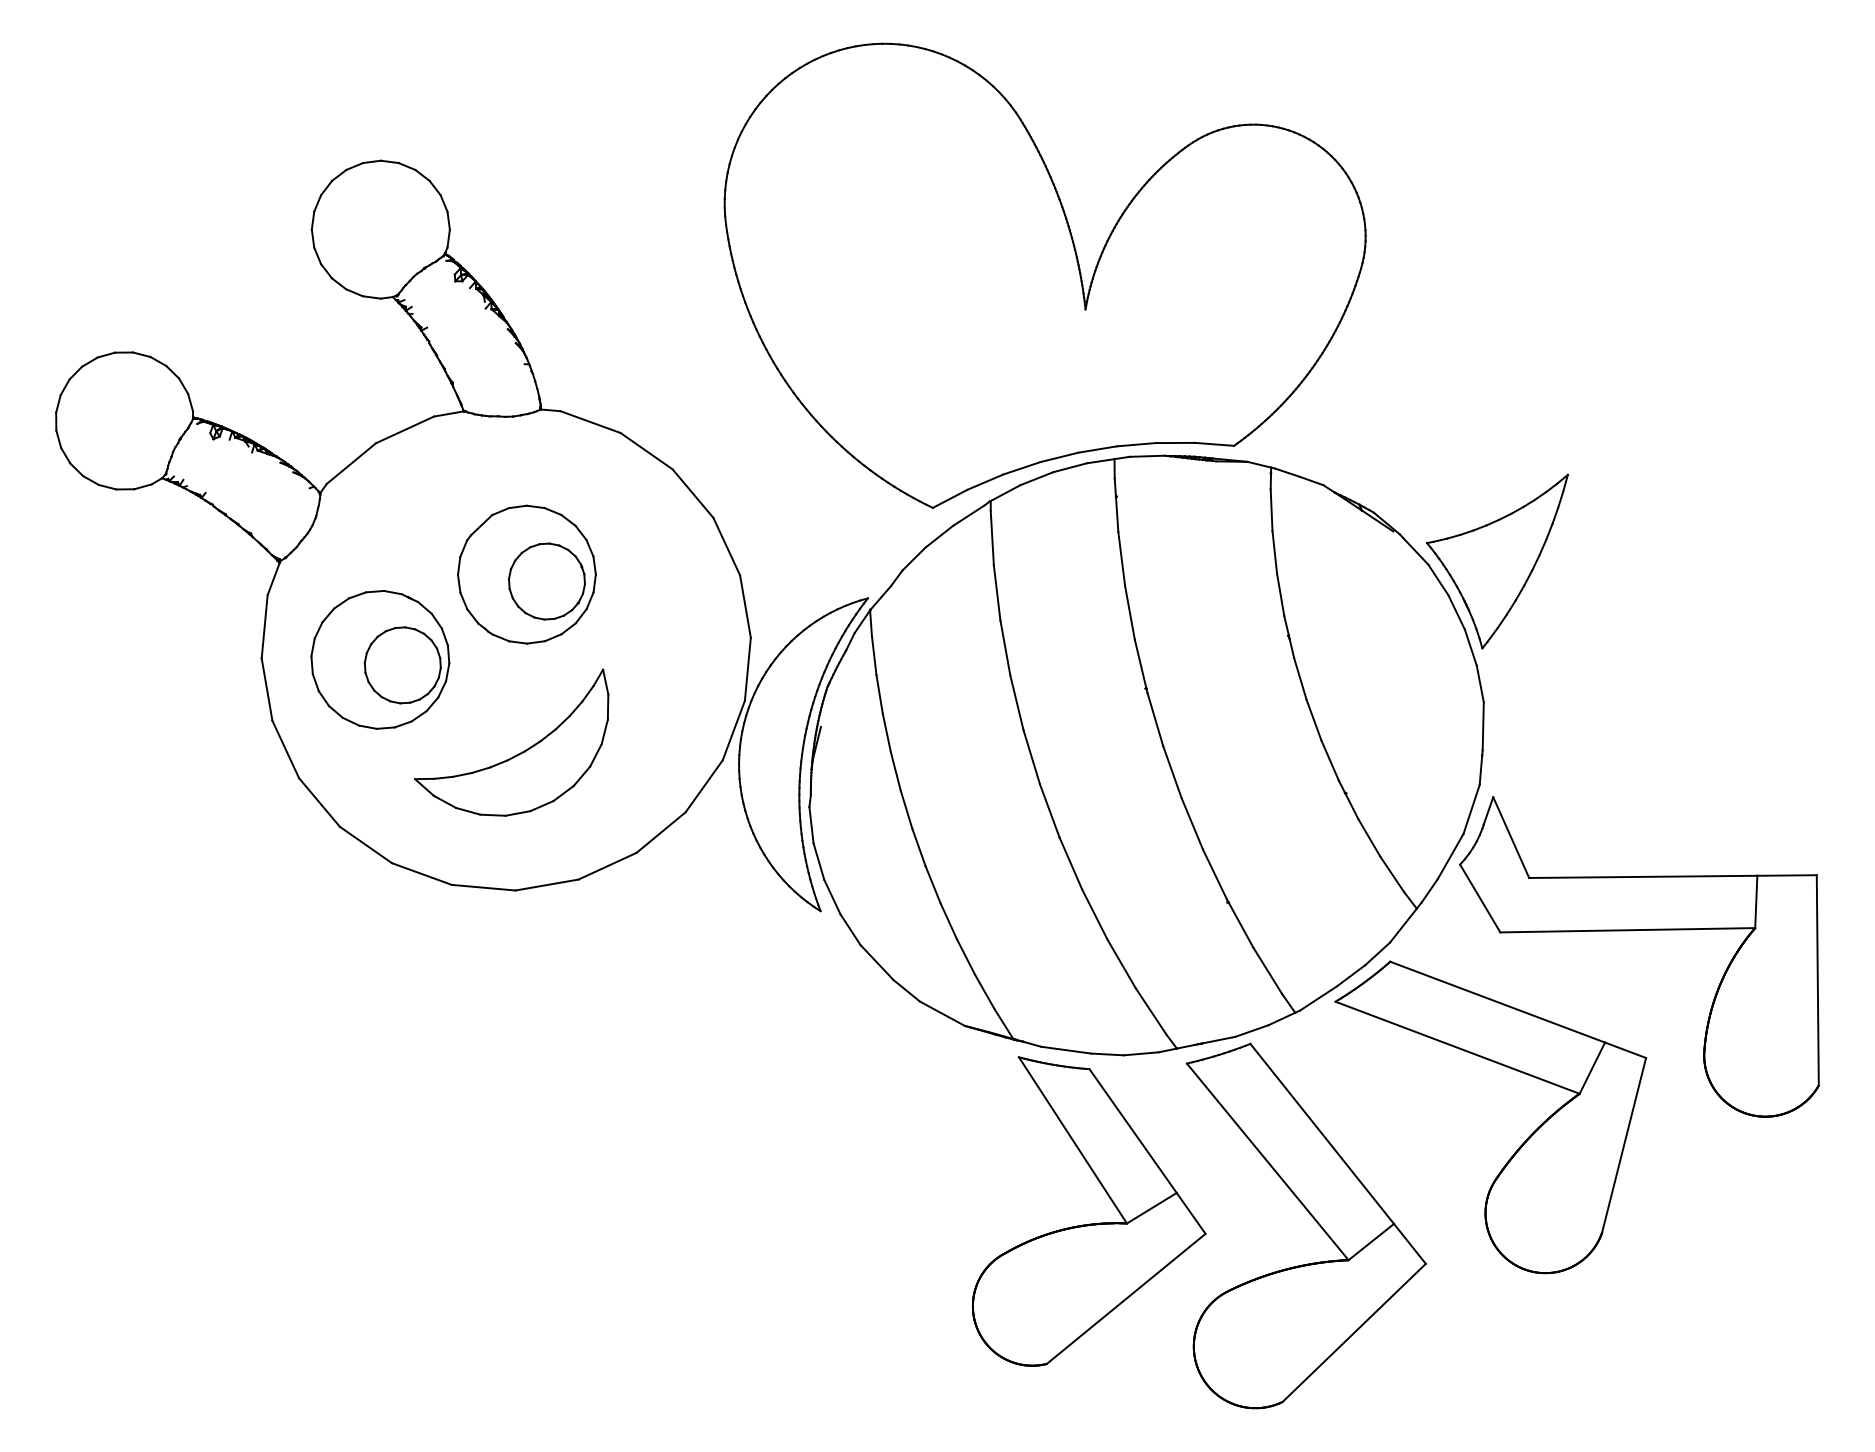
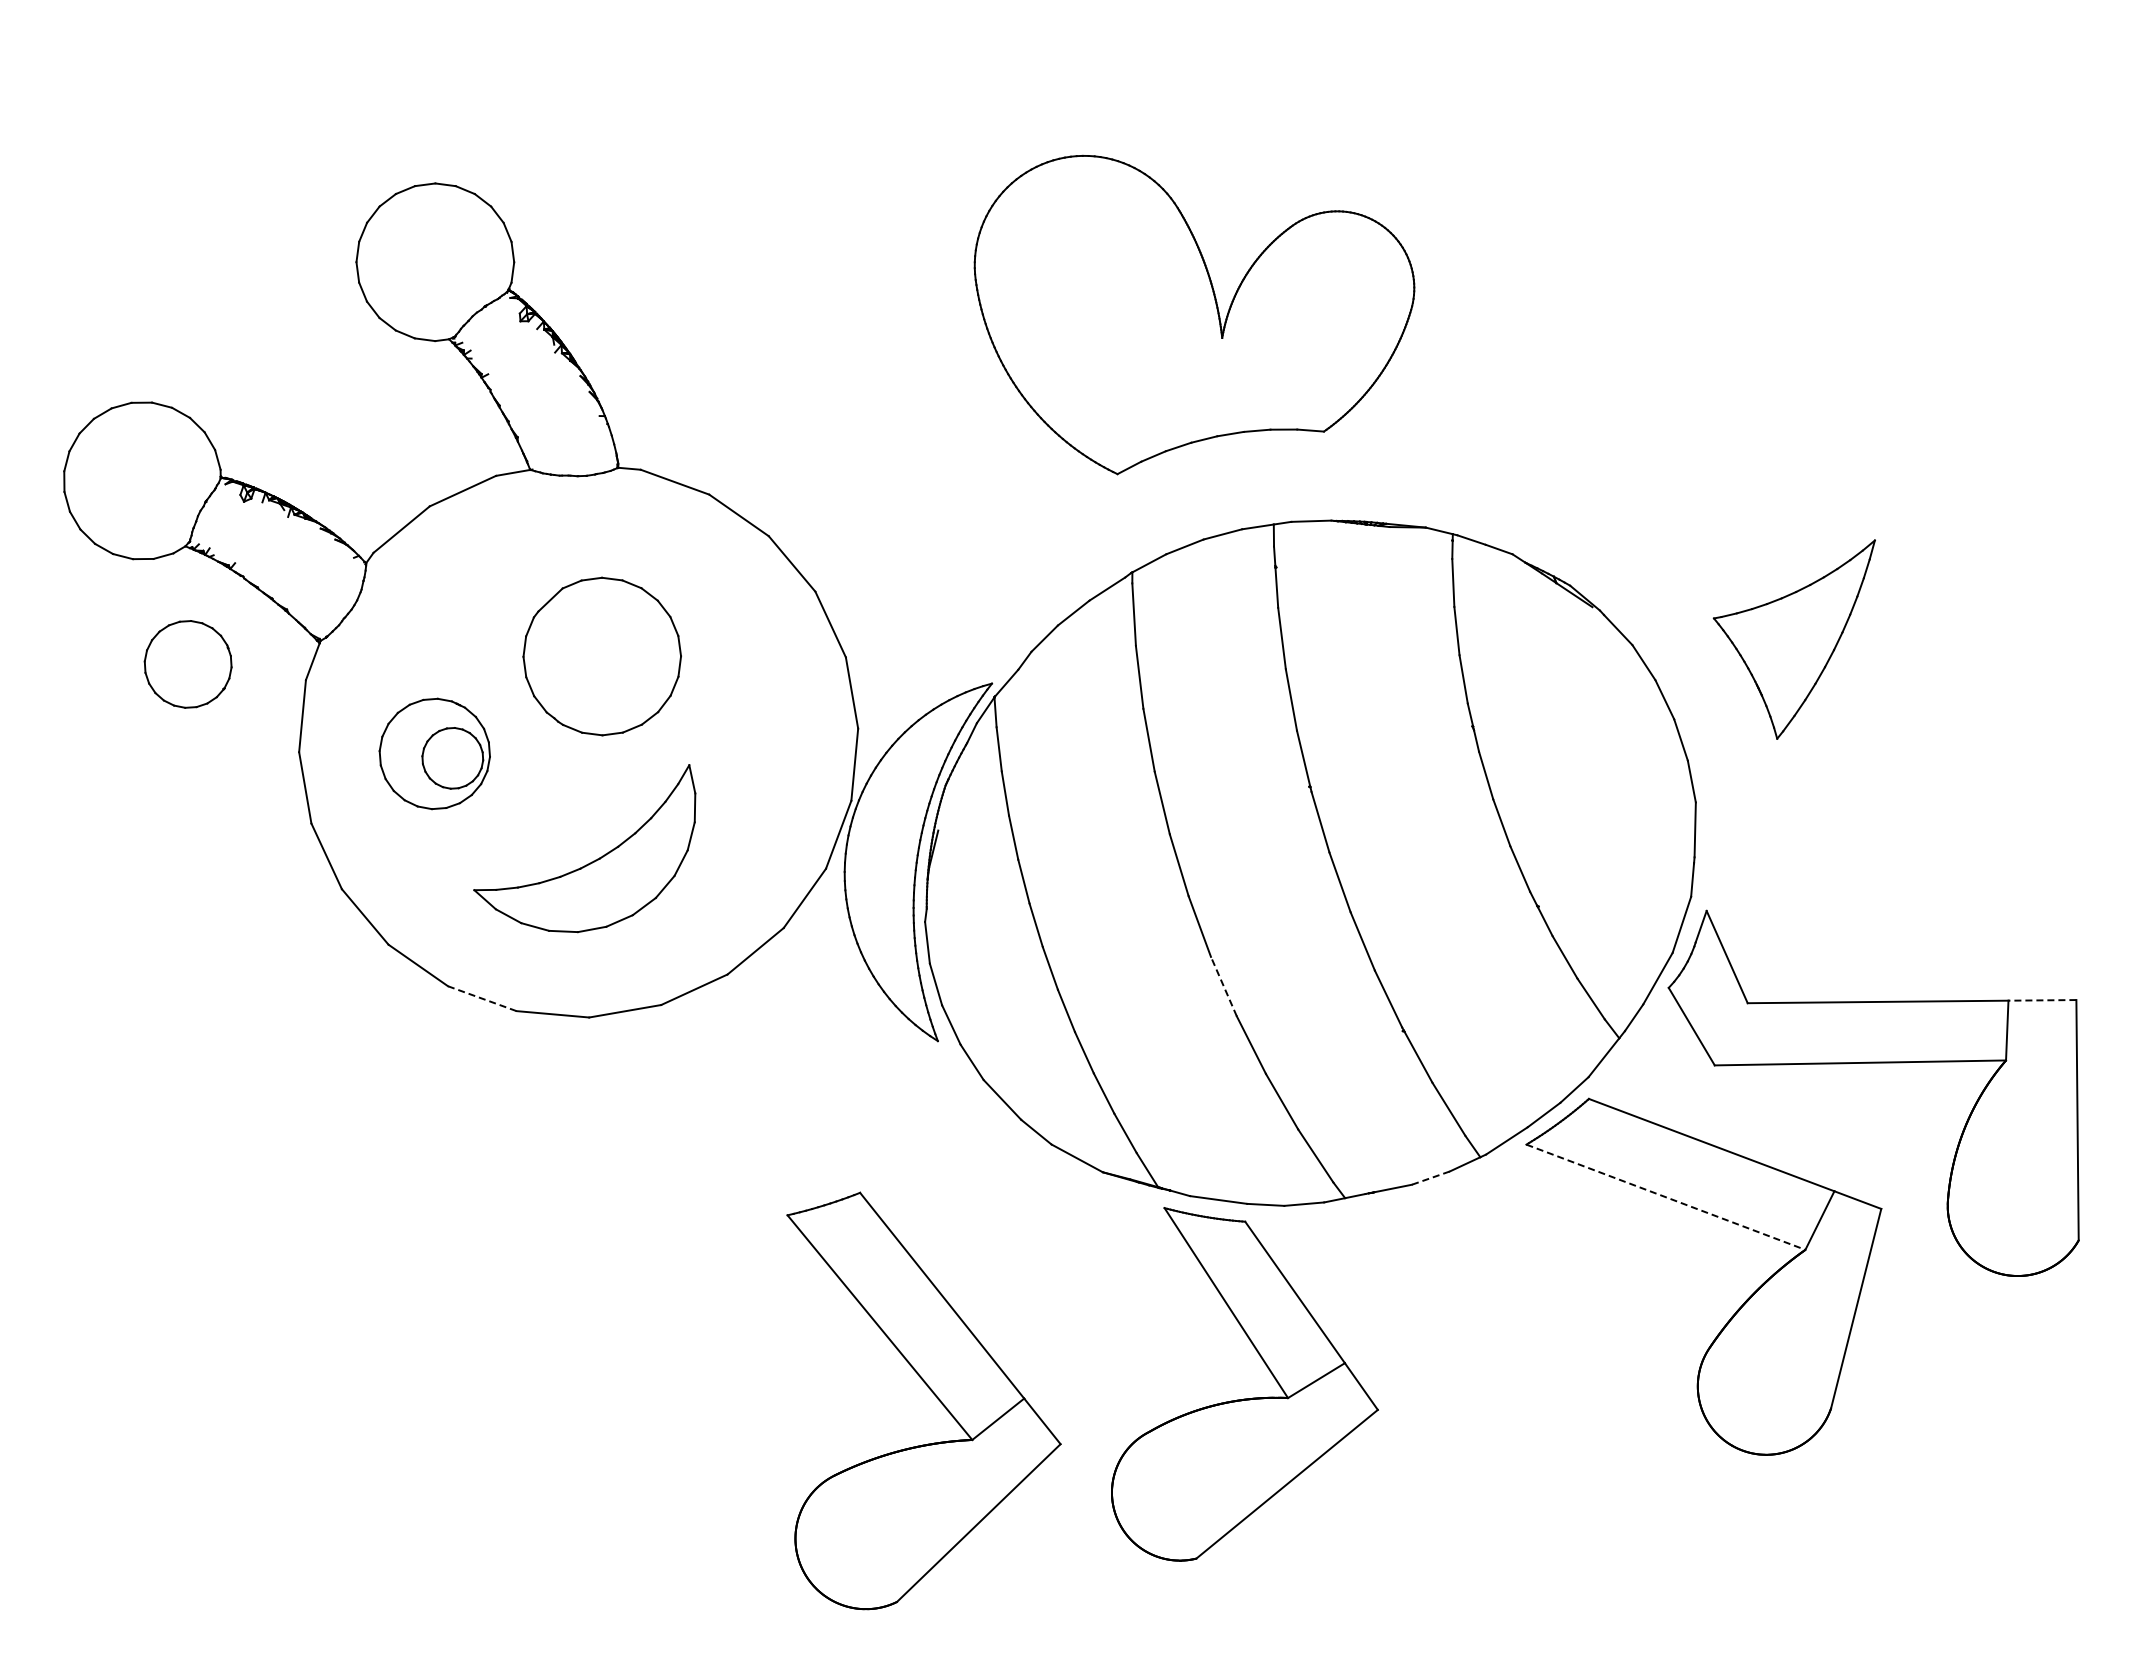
part: (1045, 275) -> (1194, 314), size x0.6
part: (1496, 561) -> (1793, 639), moved
part: (546, 581) -> (187, 664), moved
part: (380, 659) -> (434, 753), size x0.7
line: (1070, 863) -> (1223, 986), solid -> dashed
line: (421, 873) -> (481, 998), solid -> dashed
line: (1787, 875) -> (2042, 1000), solid -> dashed
line: (1251, 1031) -> (1430, 1178), solid -> dashed
line: (1458, 1048) -> (1666, 1197), solid -> dashed
part: (1313, 1219) -> (932, 1393), moved

